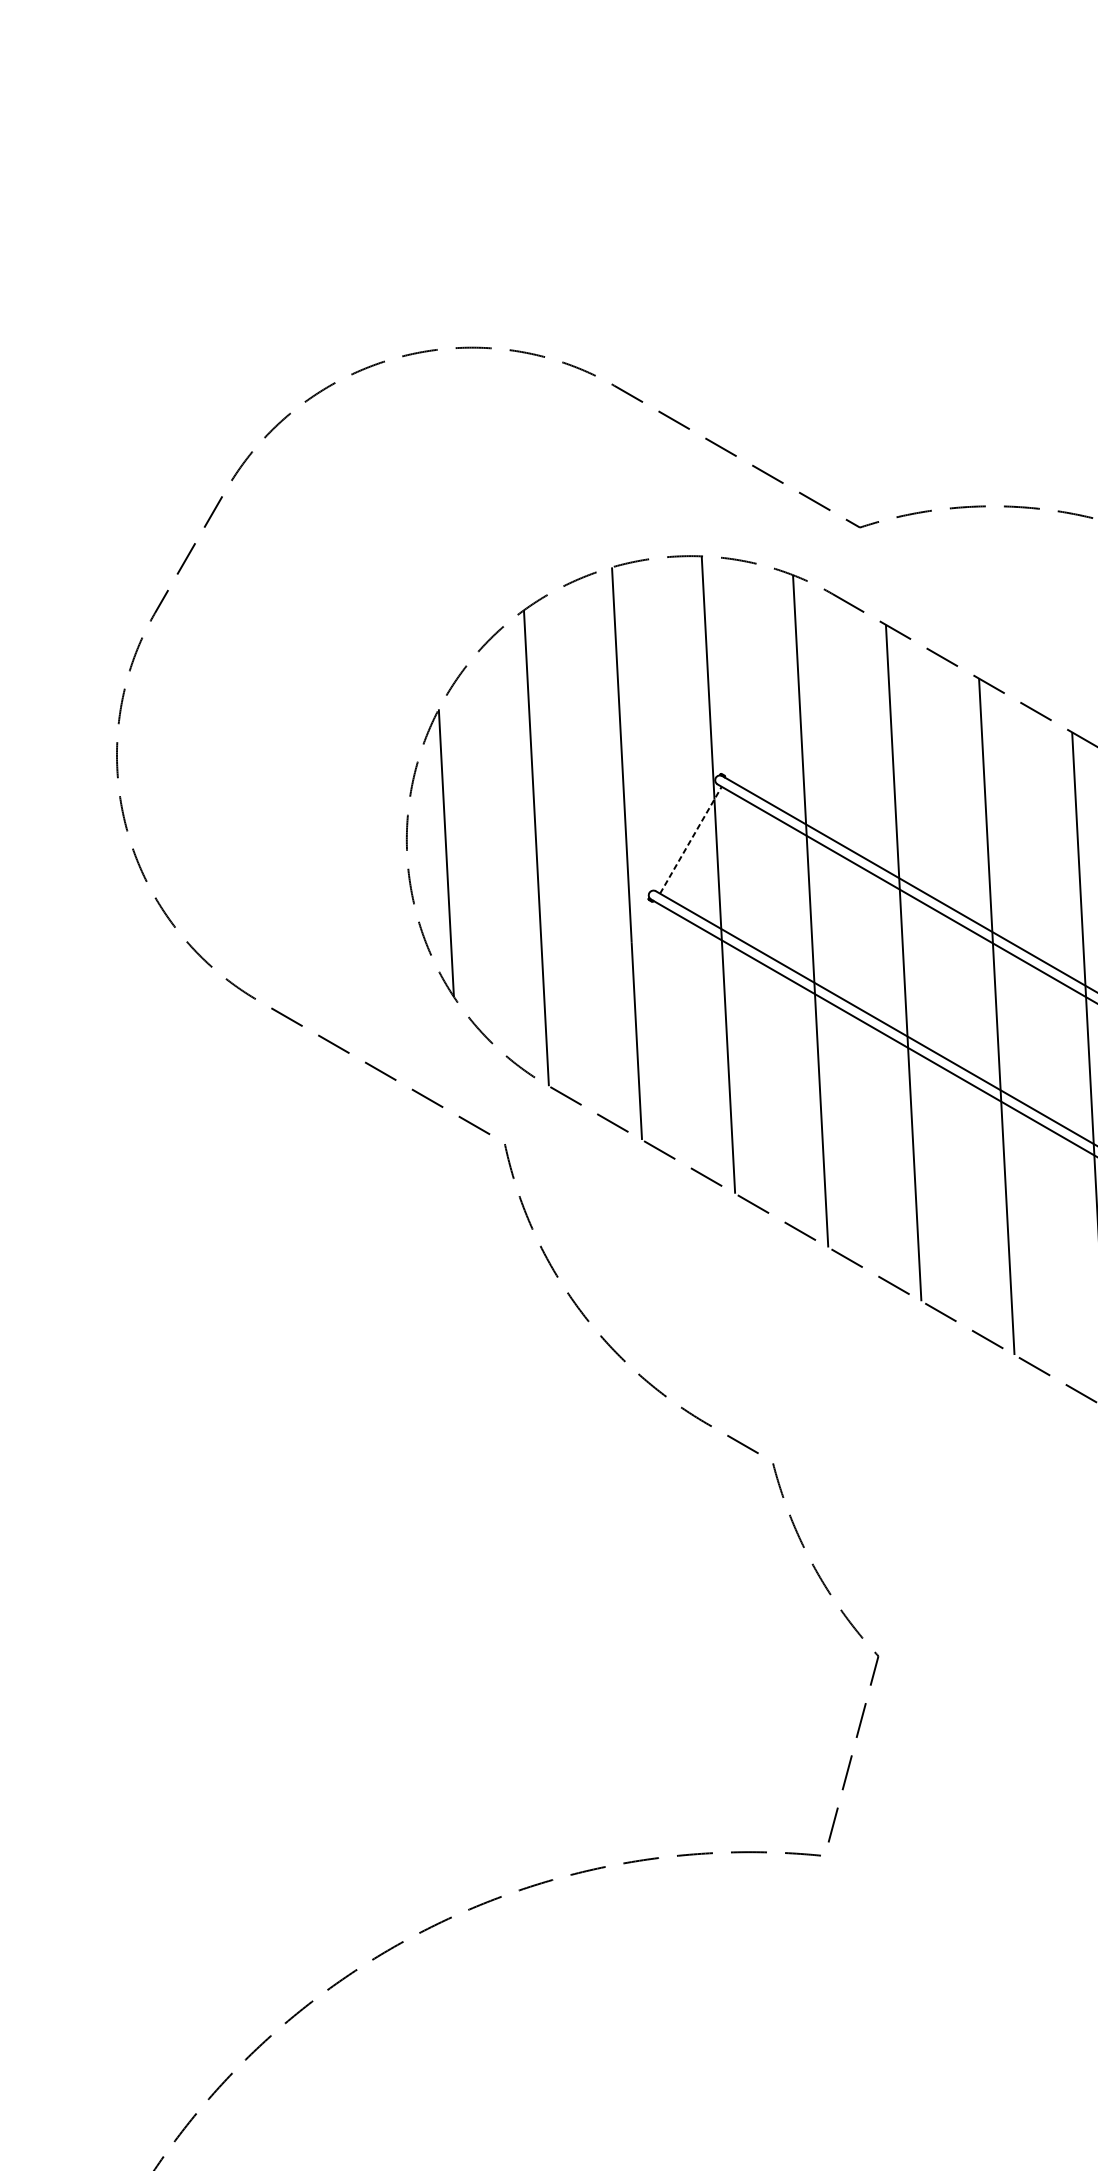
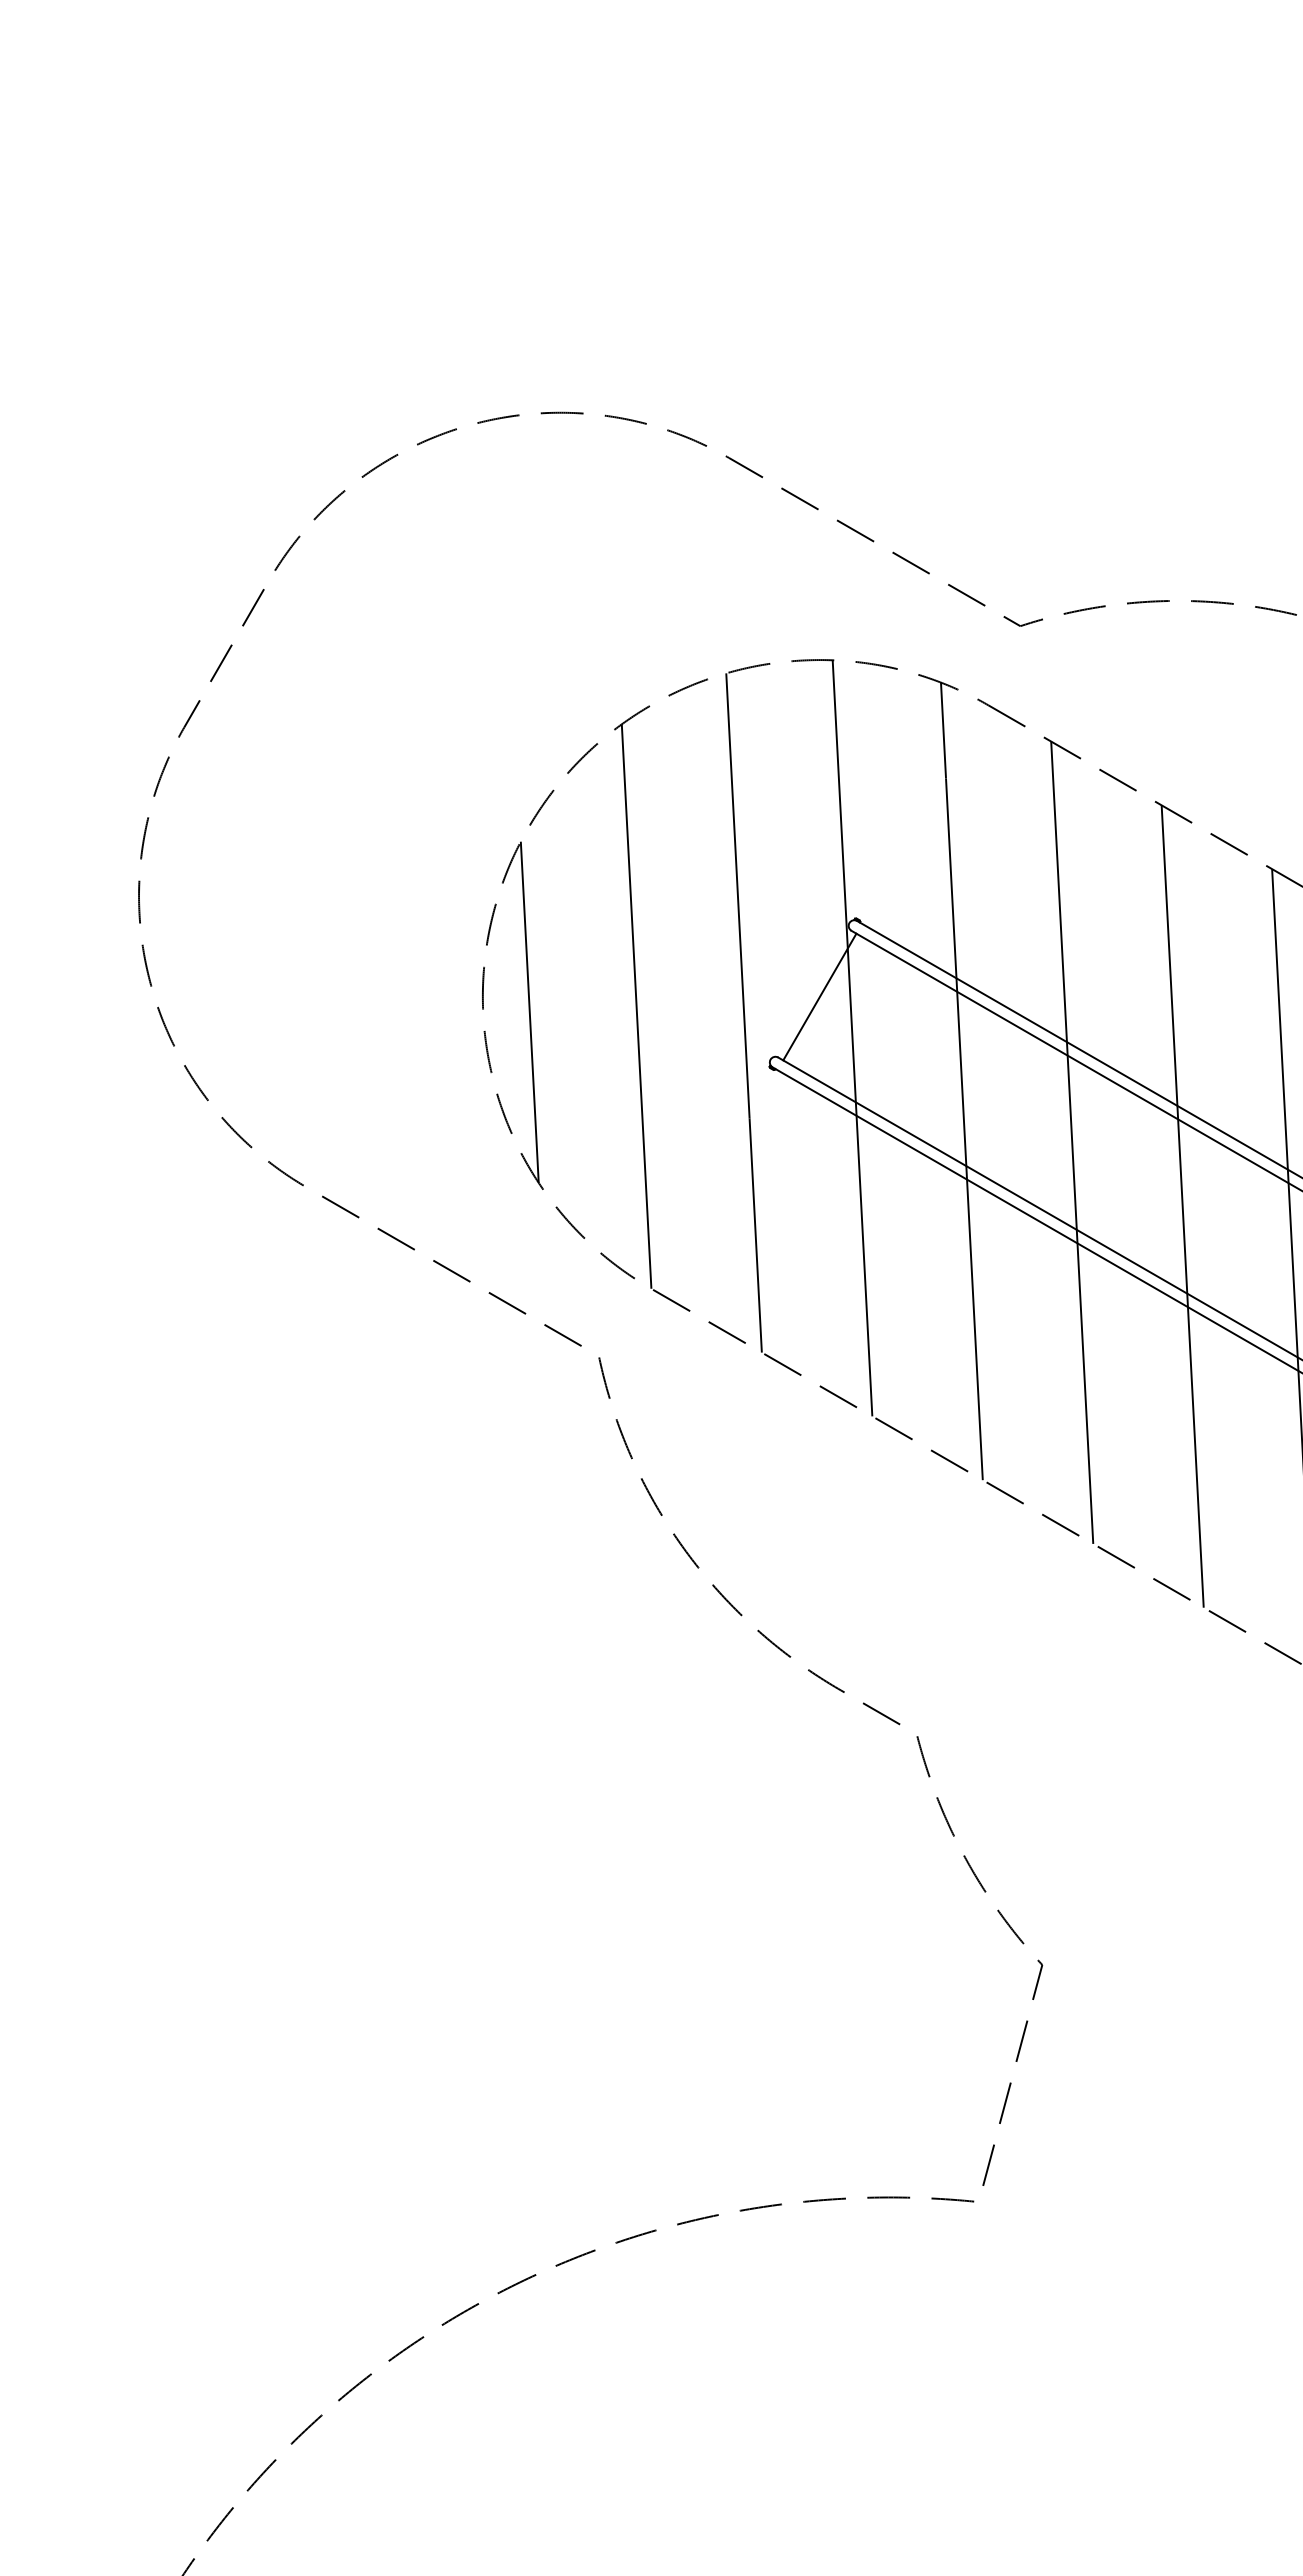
line: (691, 839) -> (820, 996), dashed -> solid

